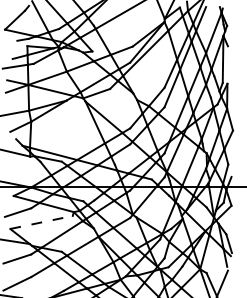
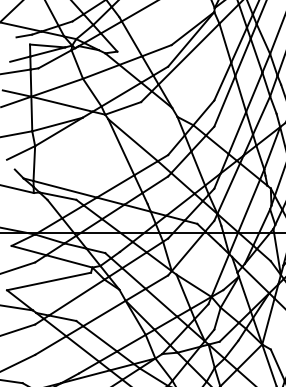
line: (41, 222) -> (48, 281), dashed -> solid

